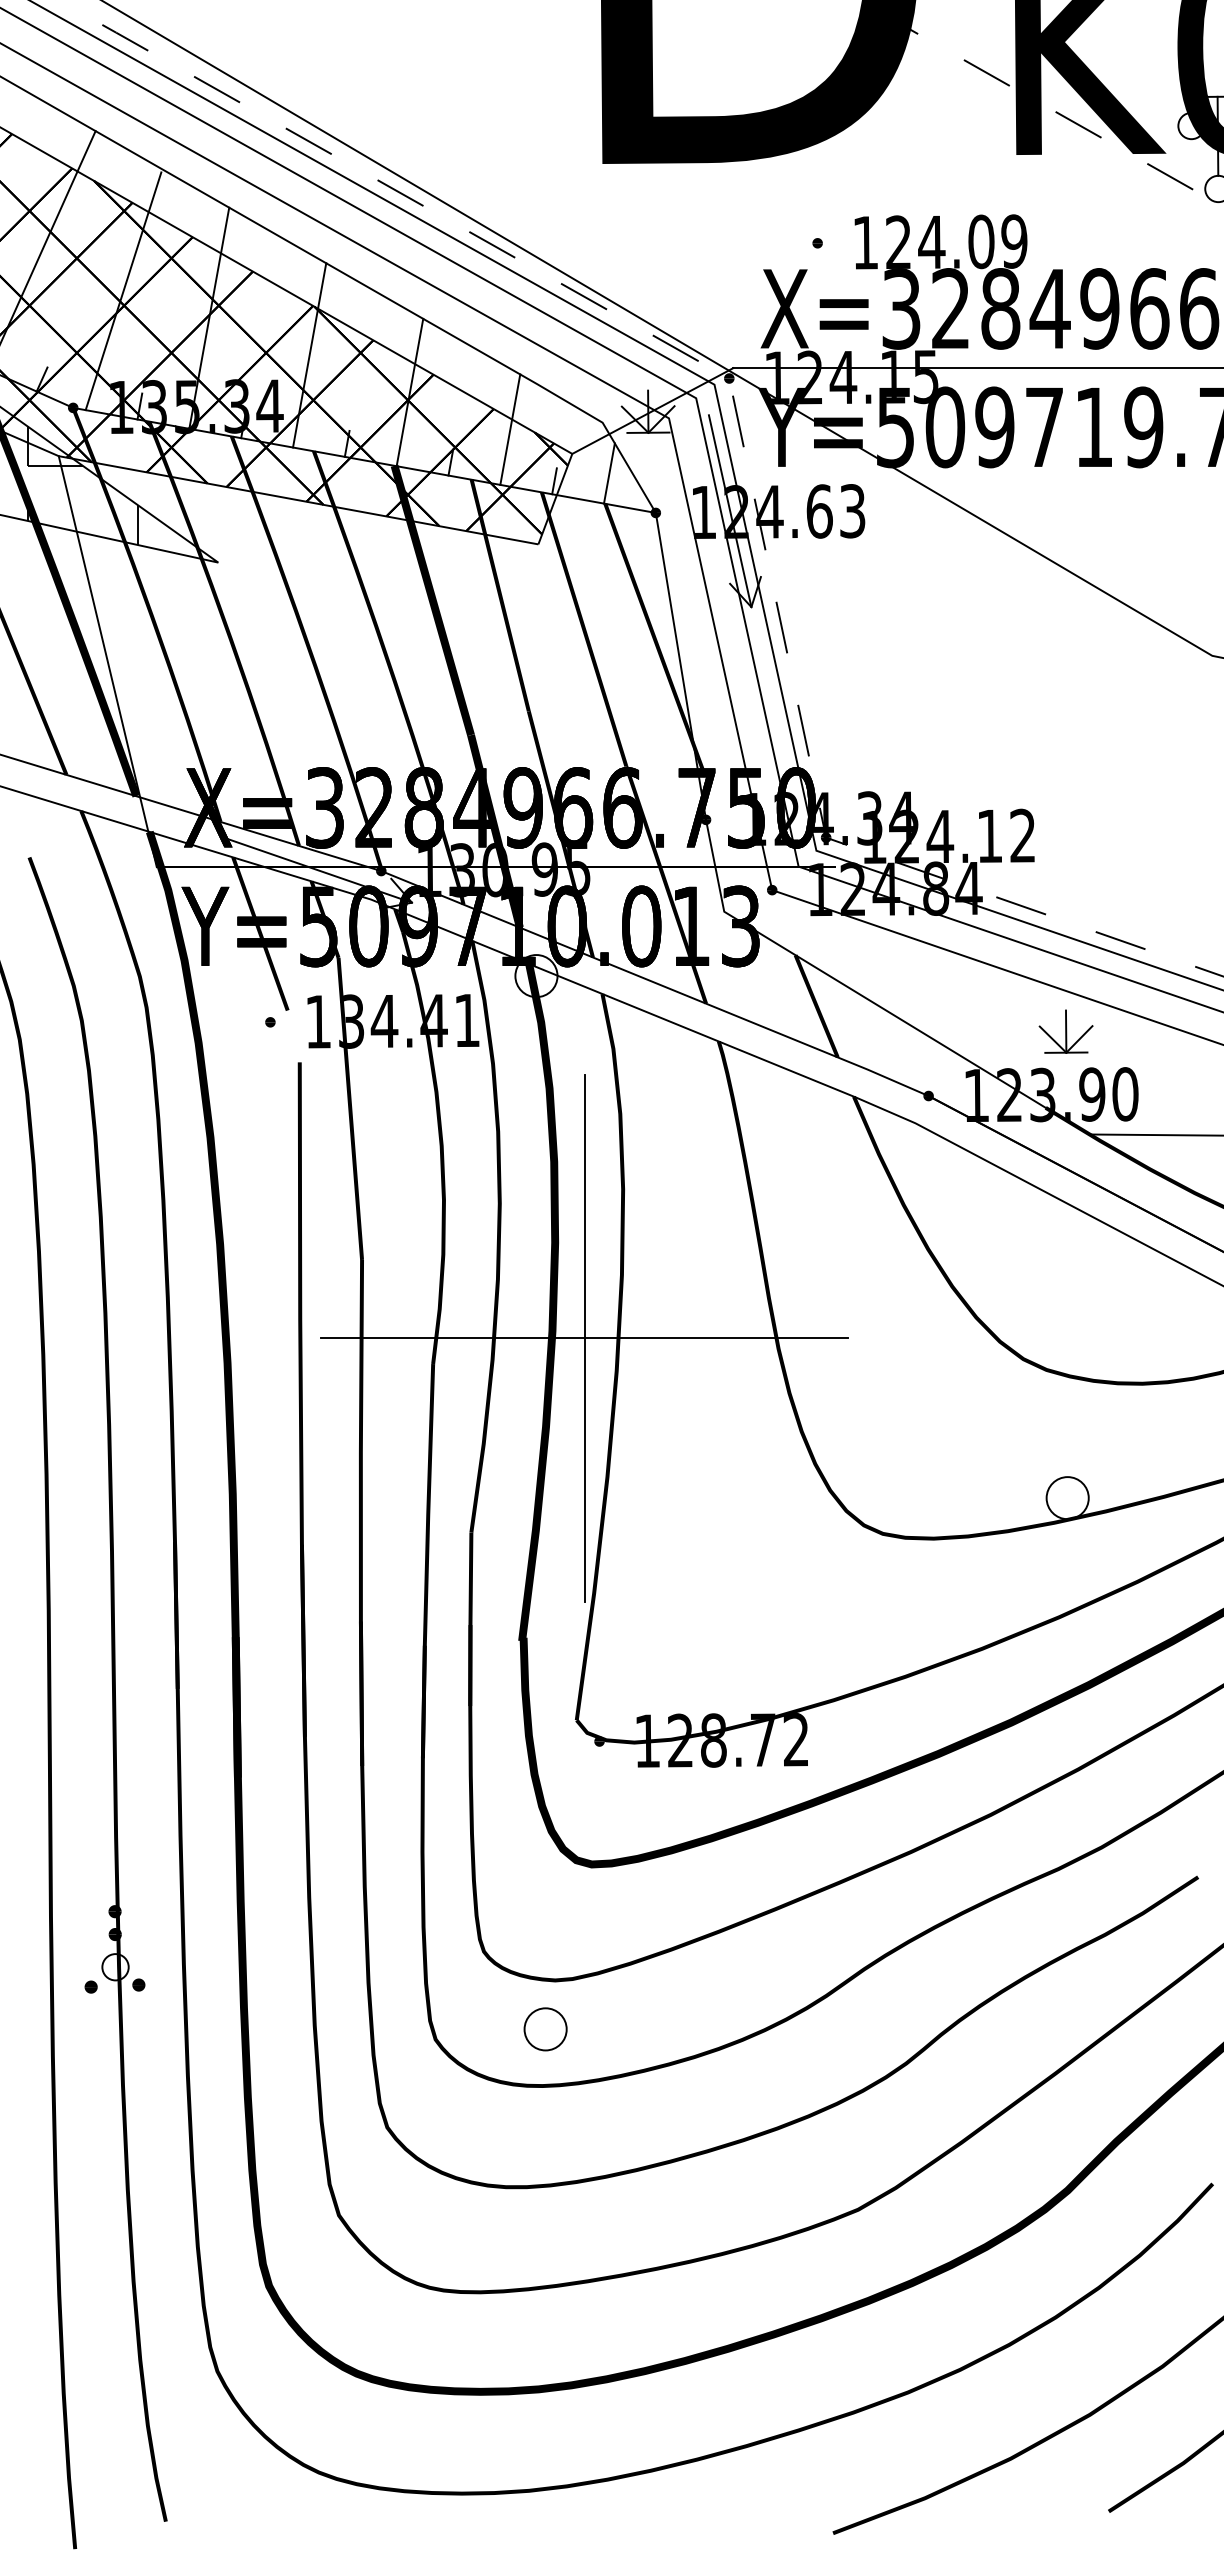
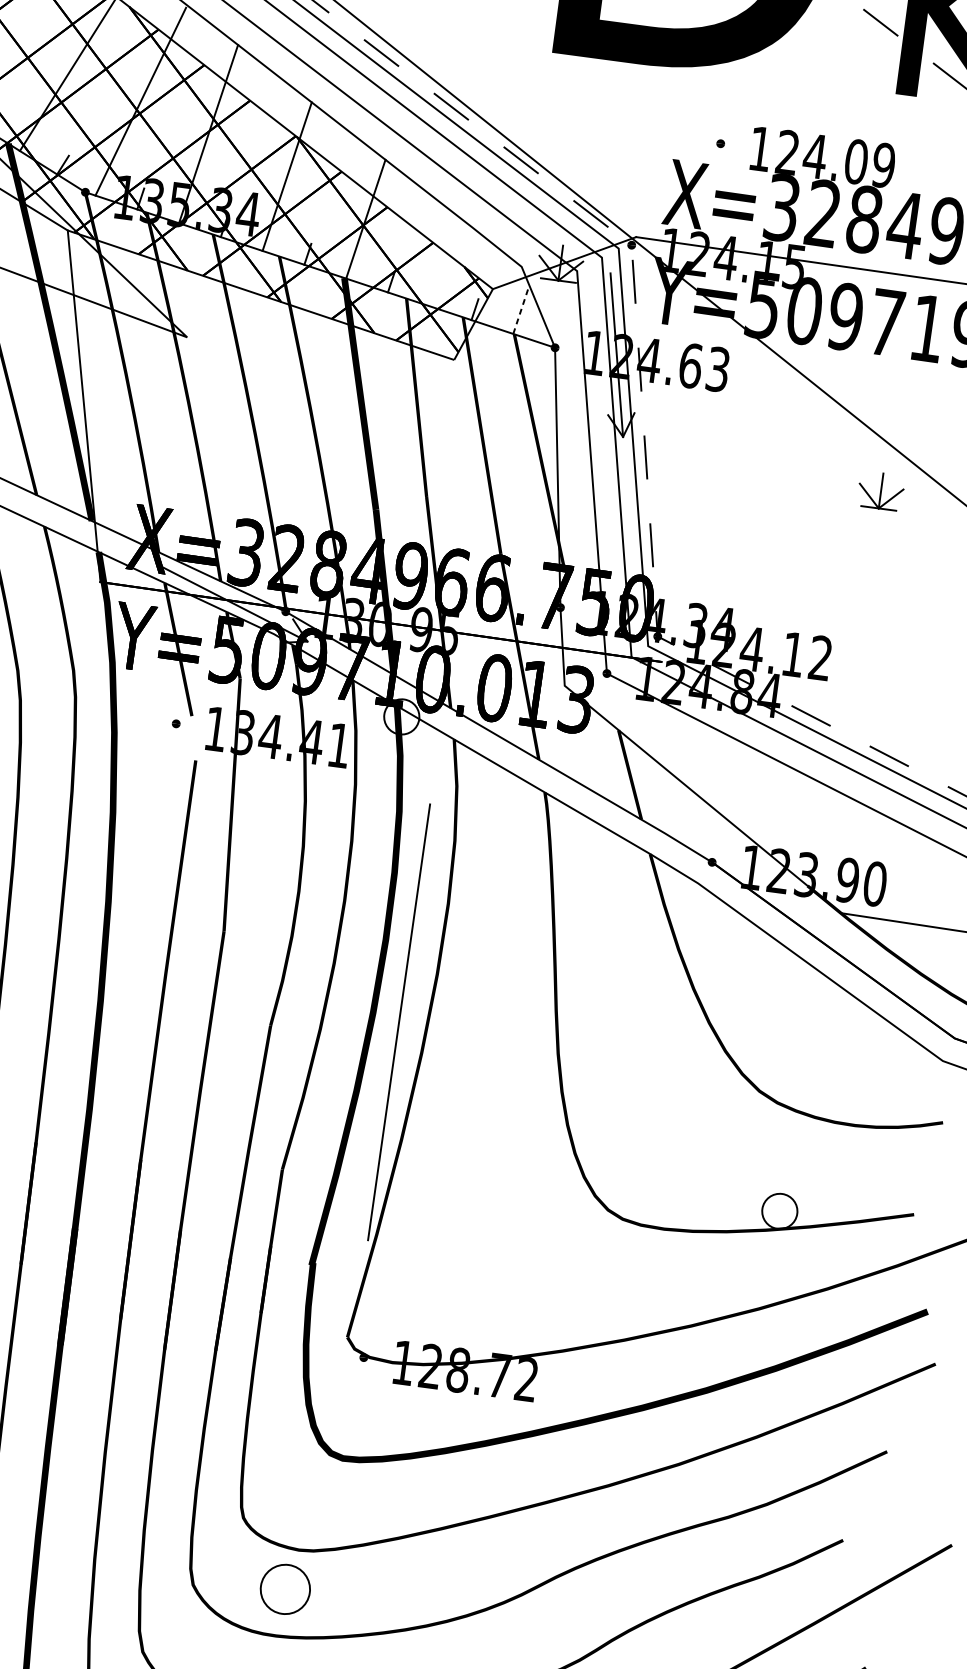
line: (510, 429) -> (444, 261), removed
line: (609, 473) -> (521, 309), solid -> dashed
hatch: (82, 485) -> (83, 257), removed
part: (1065, 1031) -> (880, 490), moved
line: (584, 1338) -> (398, 1022), removed
part: (545, 2029) -> (285, 1589), size x1.4

